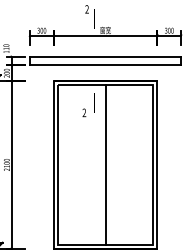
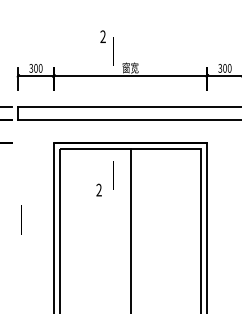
line: (32, 132) -> (22, 219), added

